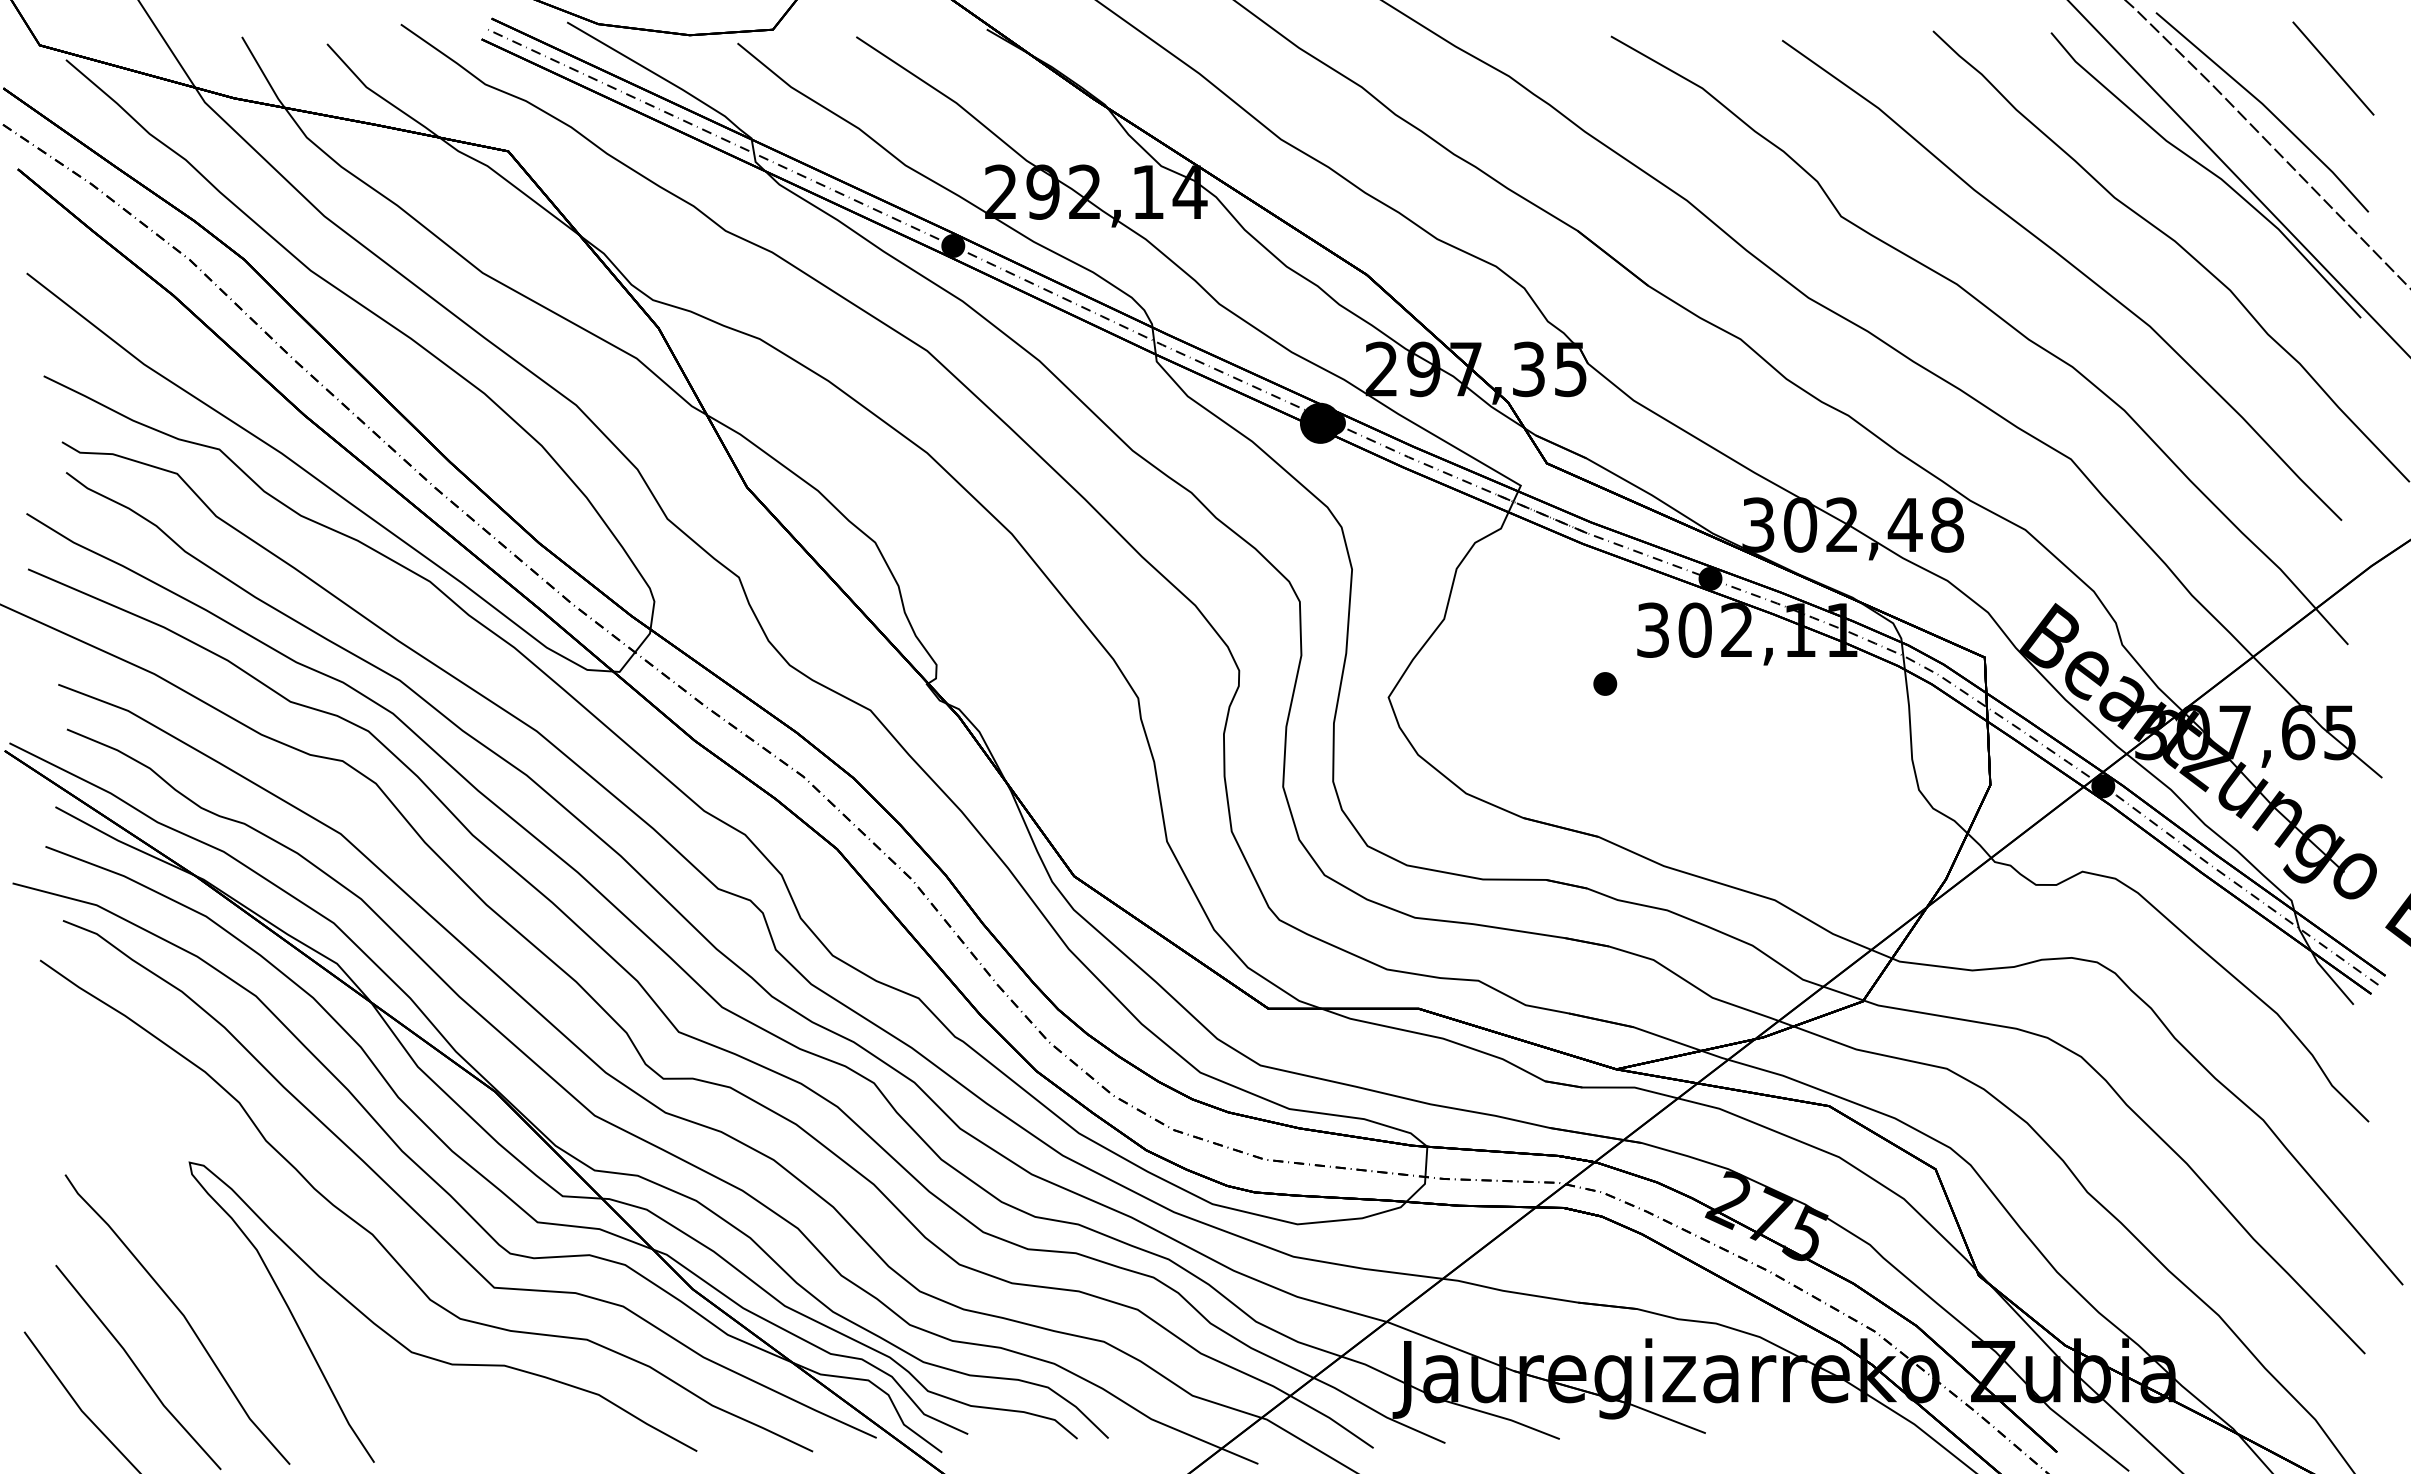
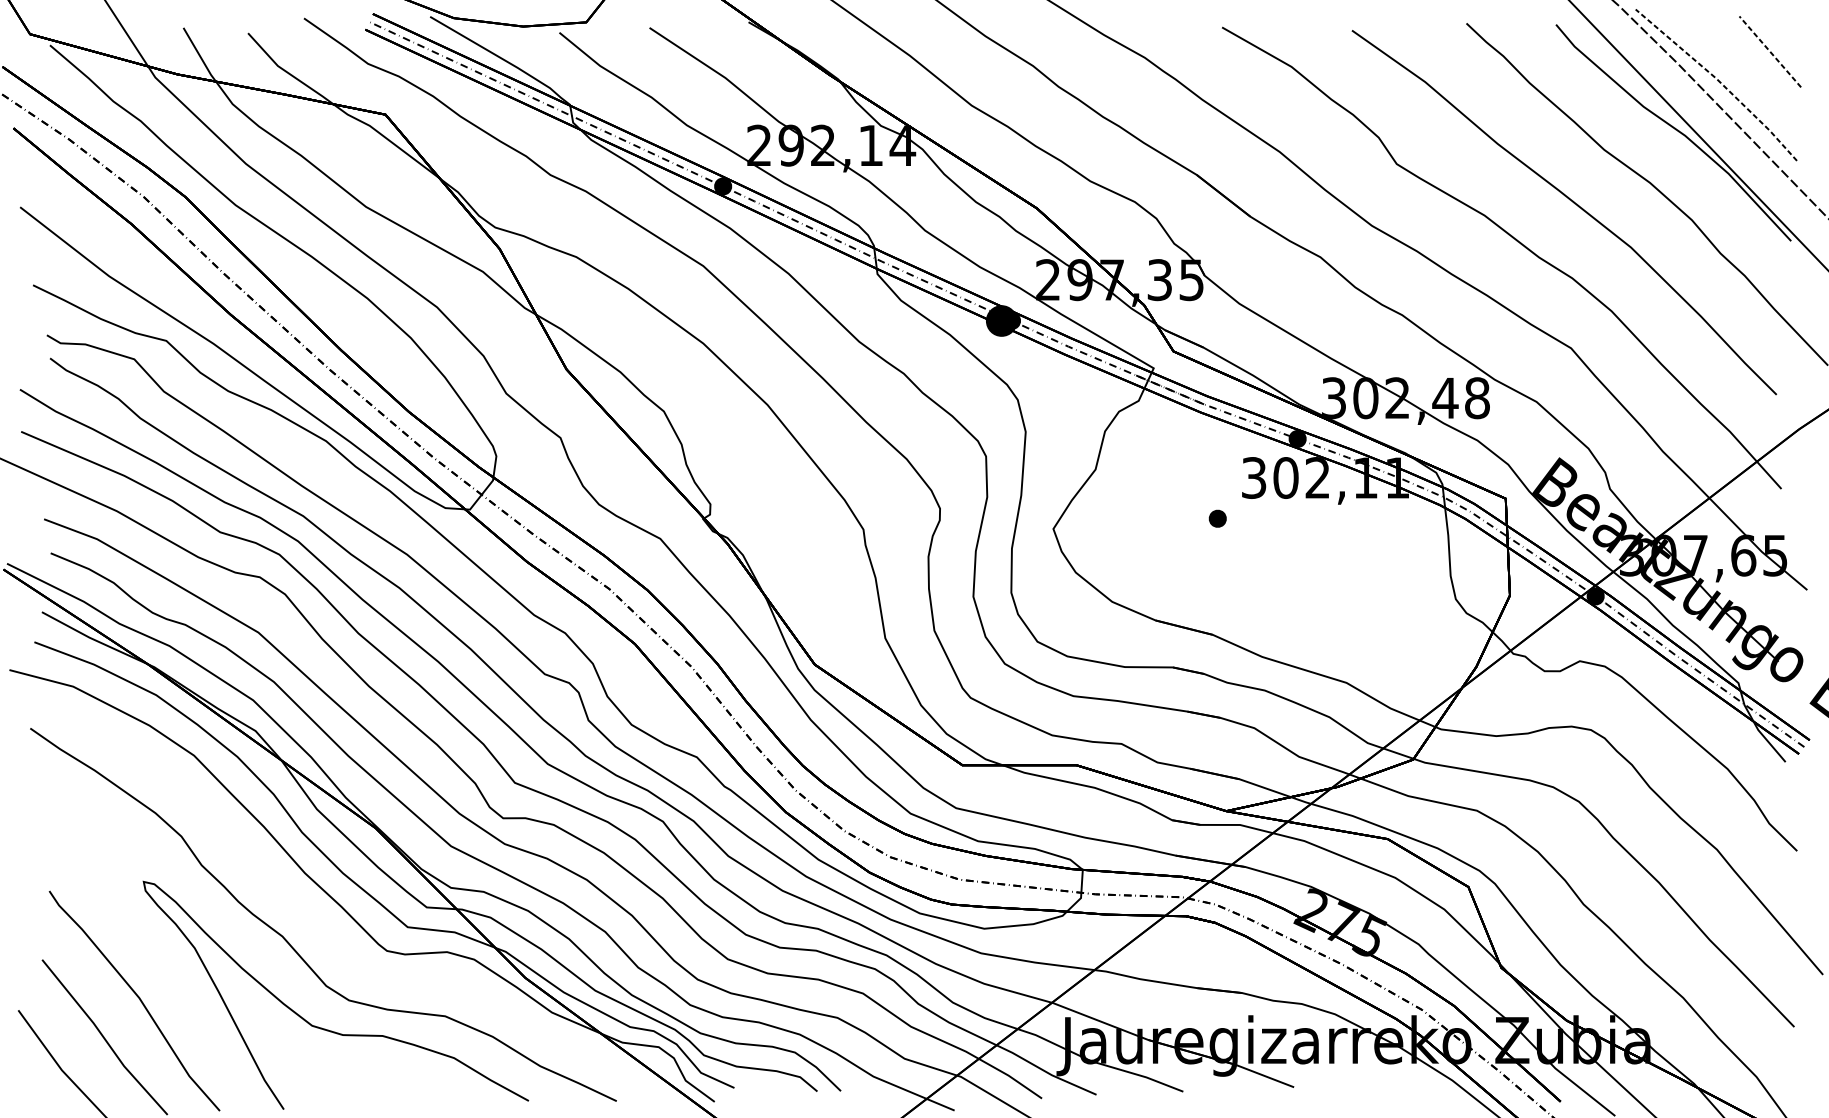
line: (2333, 68) -> (1770, 51), solid -> dashed
line: (2266, 107) -> (1719, 81), solid -> dashed
curve: (427, 1221) -> (324, 926), removed

